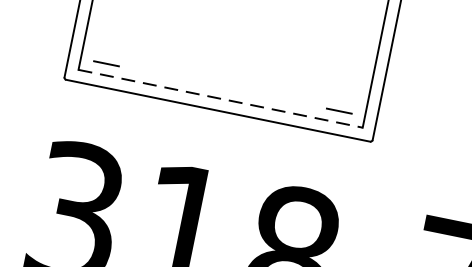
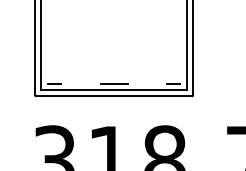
line: (221, 87) -> (113, 84), added
line: (221, 99) -> (114, 90), dashed -> solid

